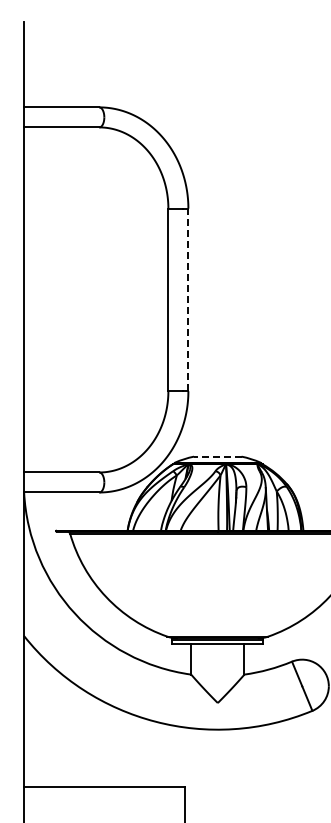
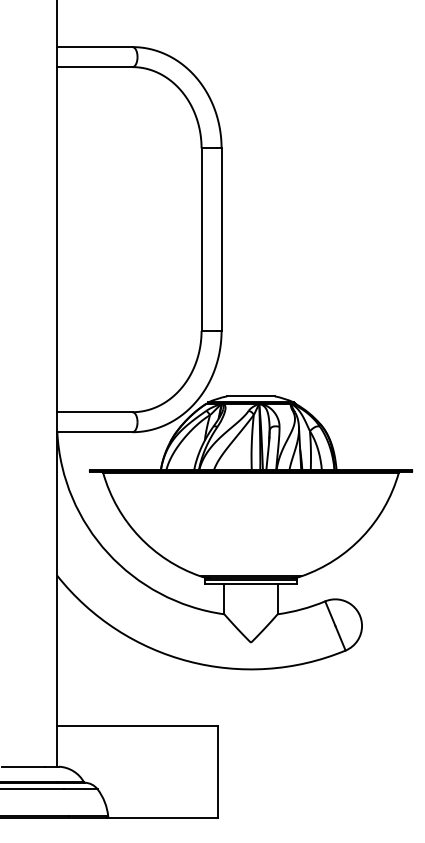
line: (188, 299) -> (221, 239), dashed -> solid
line: (218, 456) -> (251, 396), dashed -> solid

